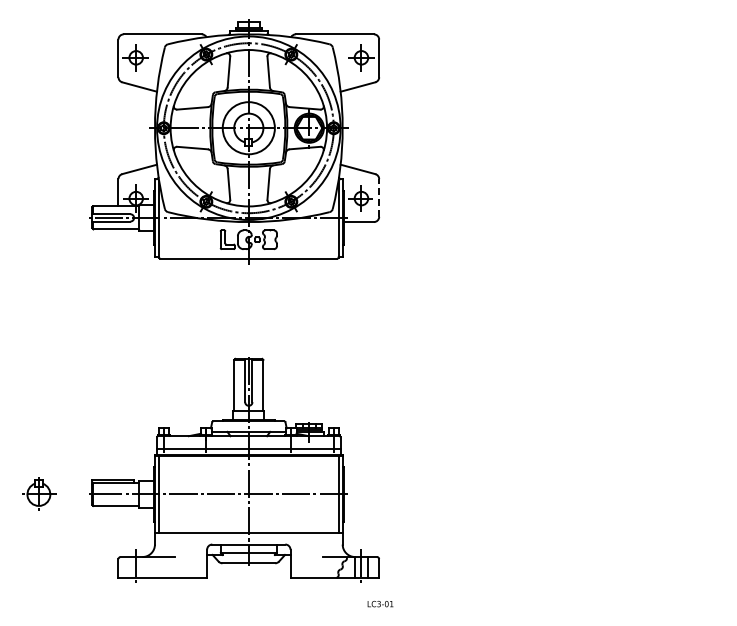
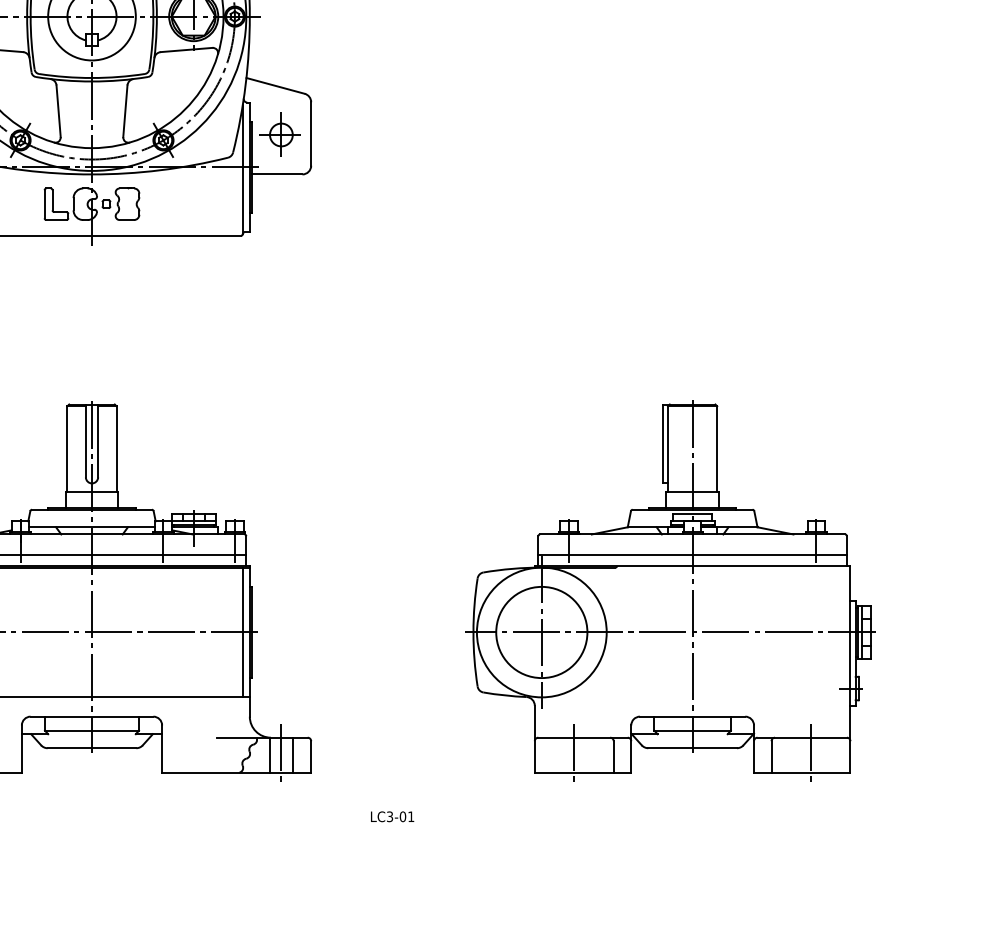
line: (379, 198) -> (311, 134), dashed -> solid
part: (592, 469) -> (669, 590), added
text: (380, 604) -> (392, 817), moved

